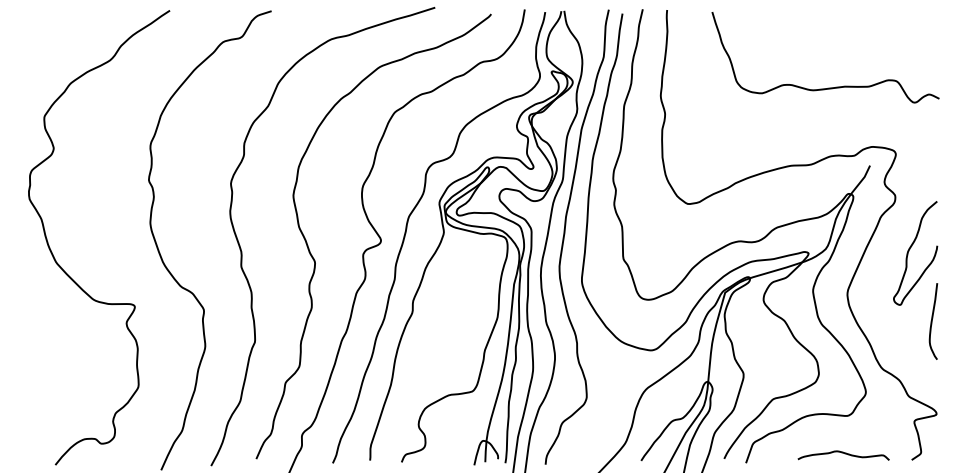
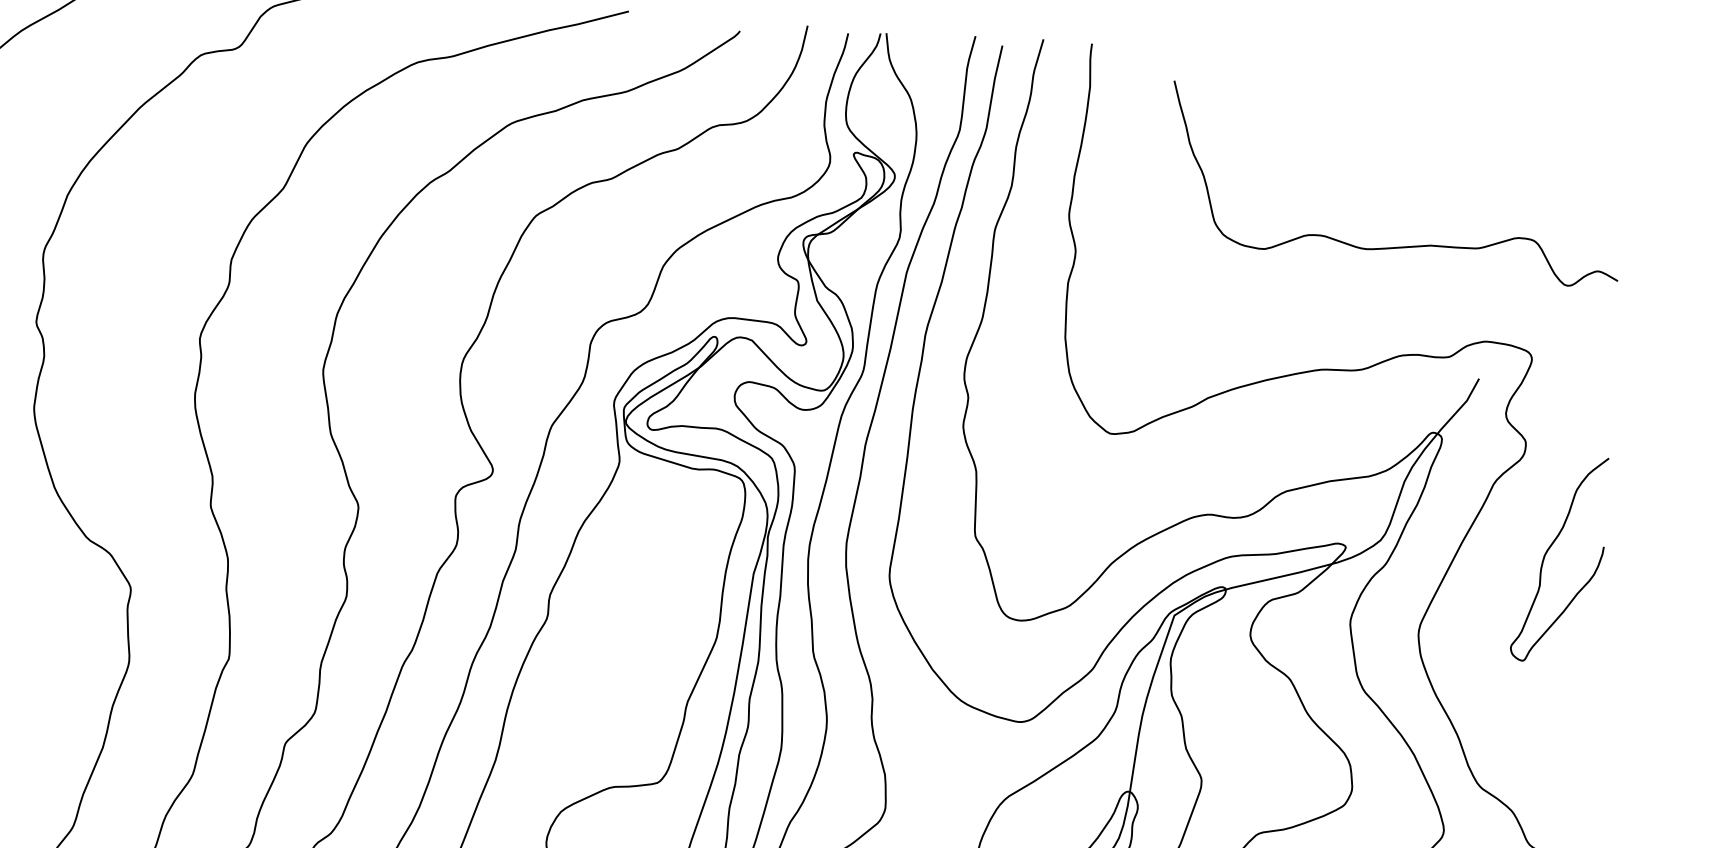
curve: (828, 87) -> (1397, 245), moved
curve: (932, 321) -> (1585, 697), removed

